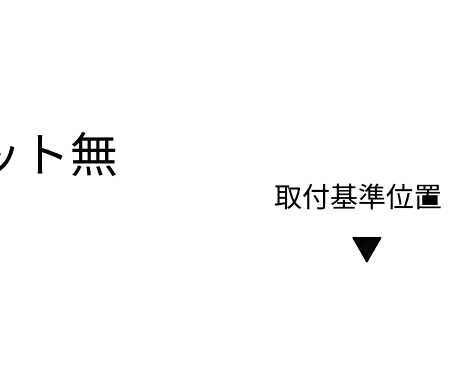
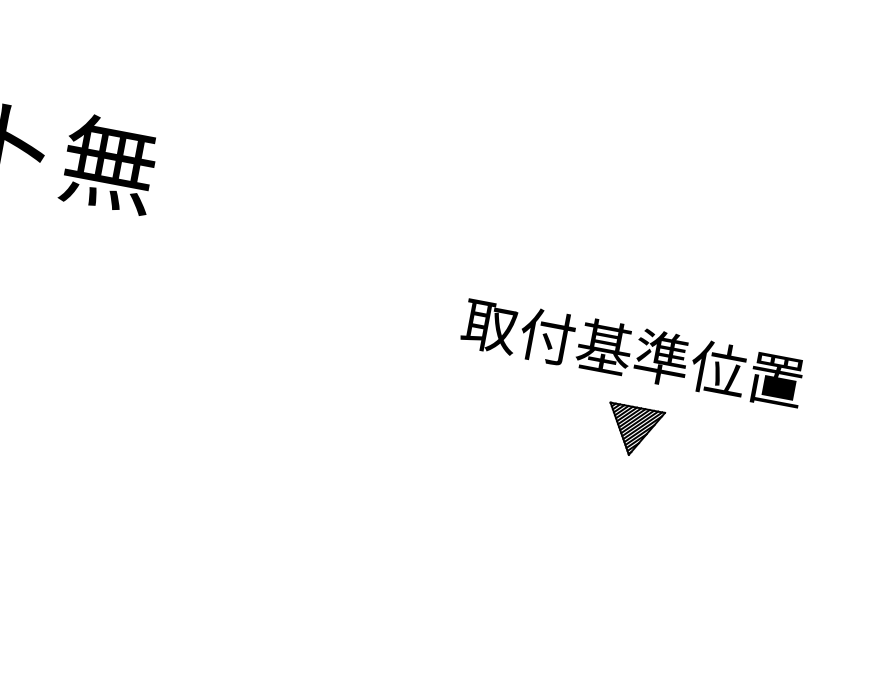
part: (366, 249) -> (632, 430), moved

